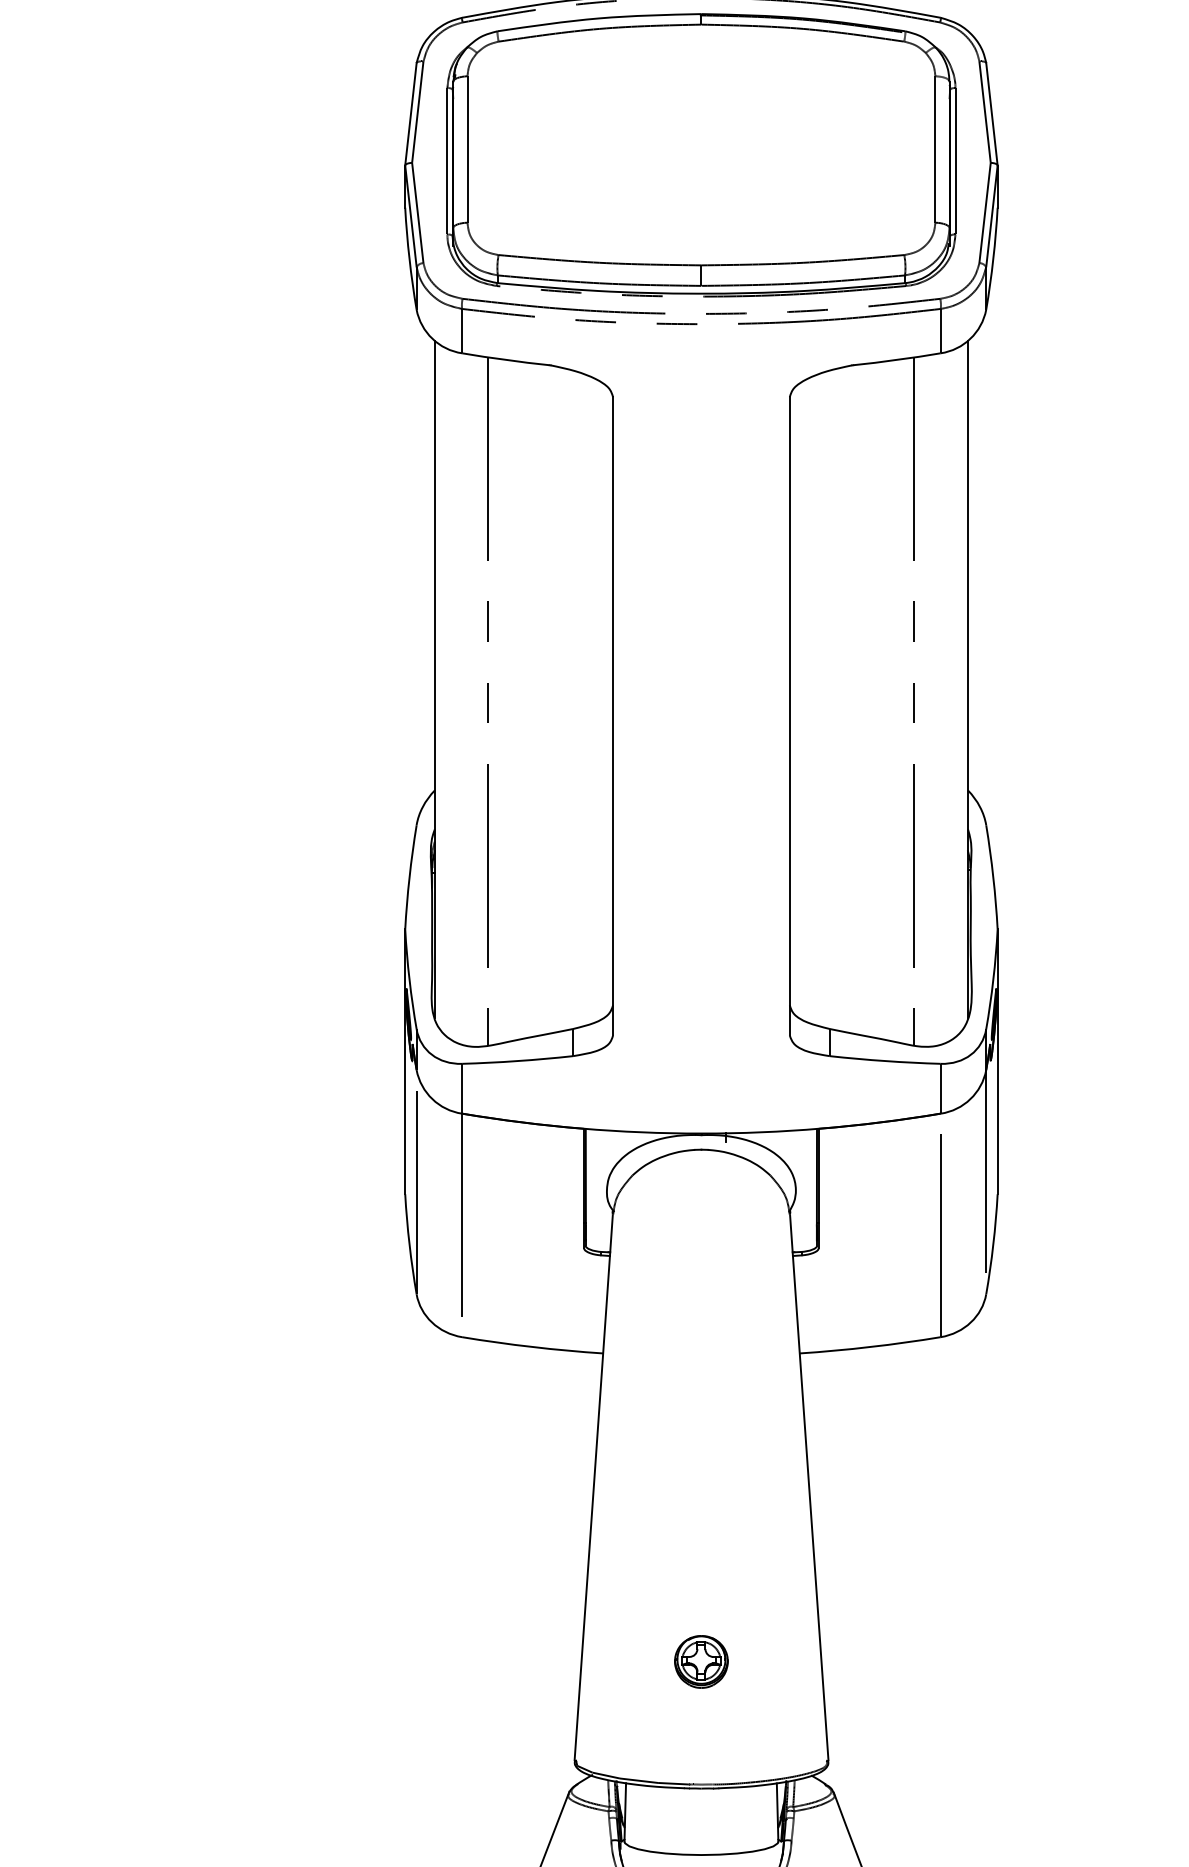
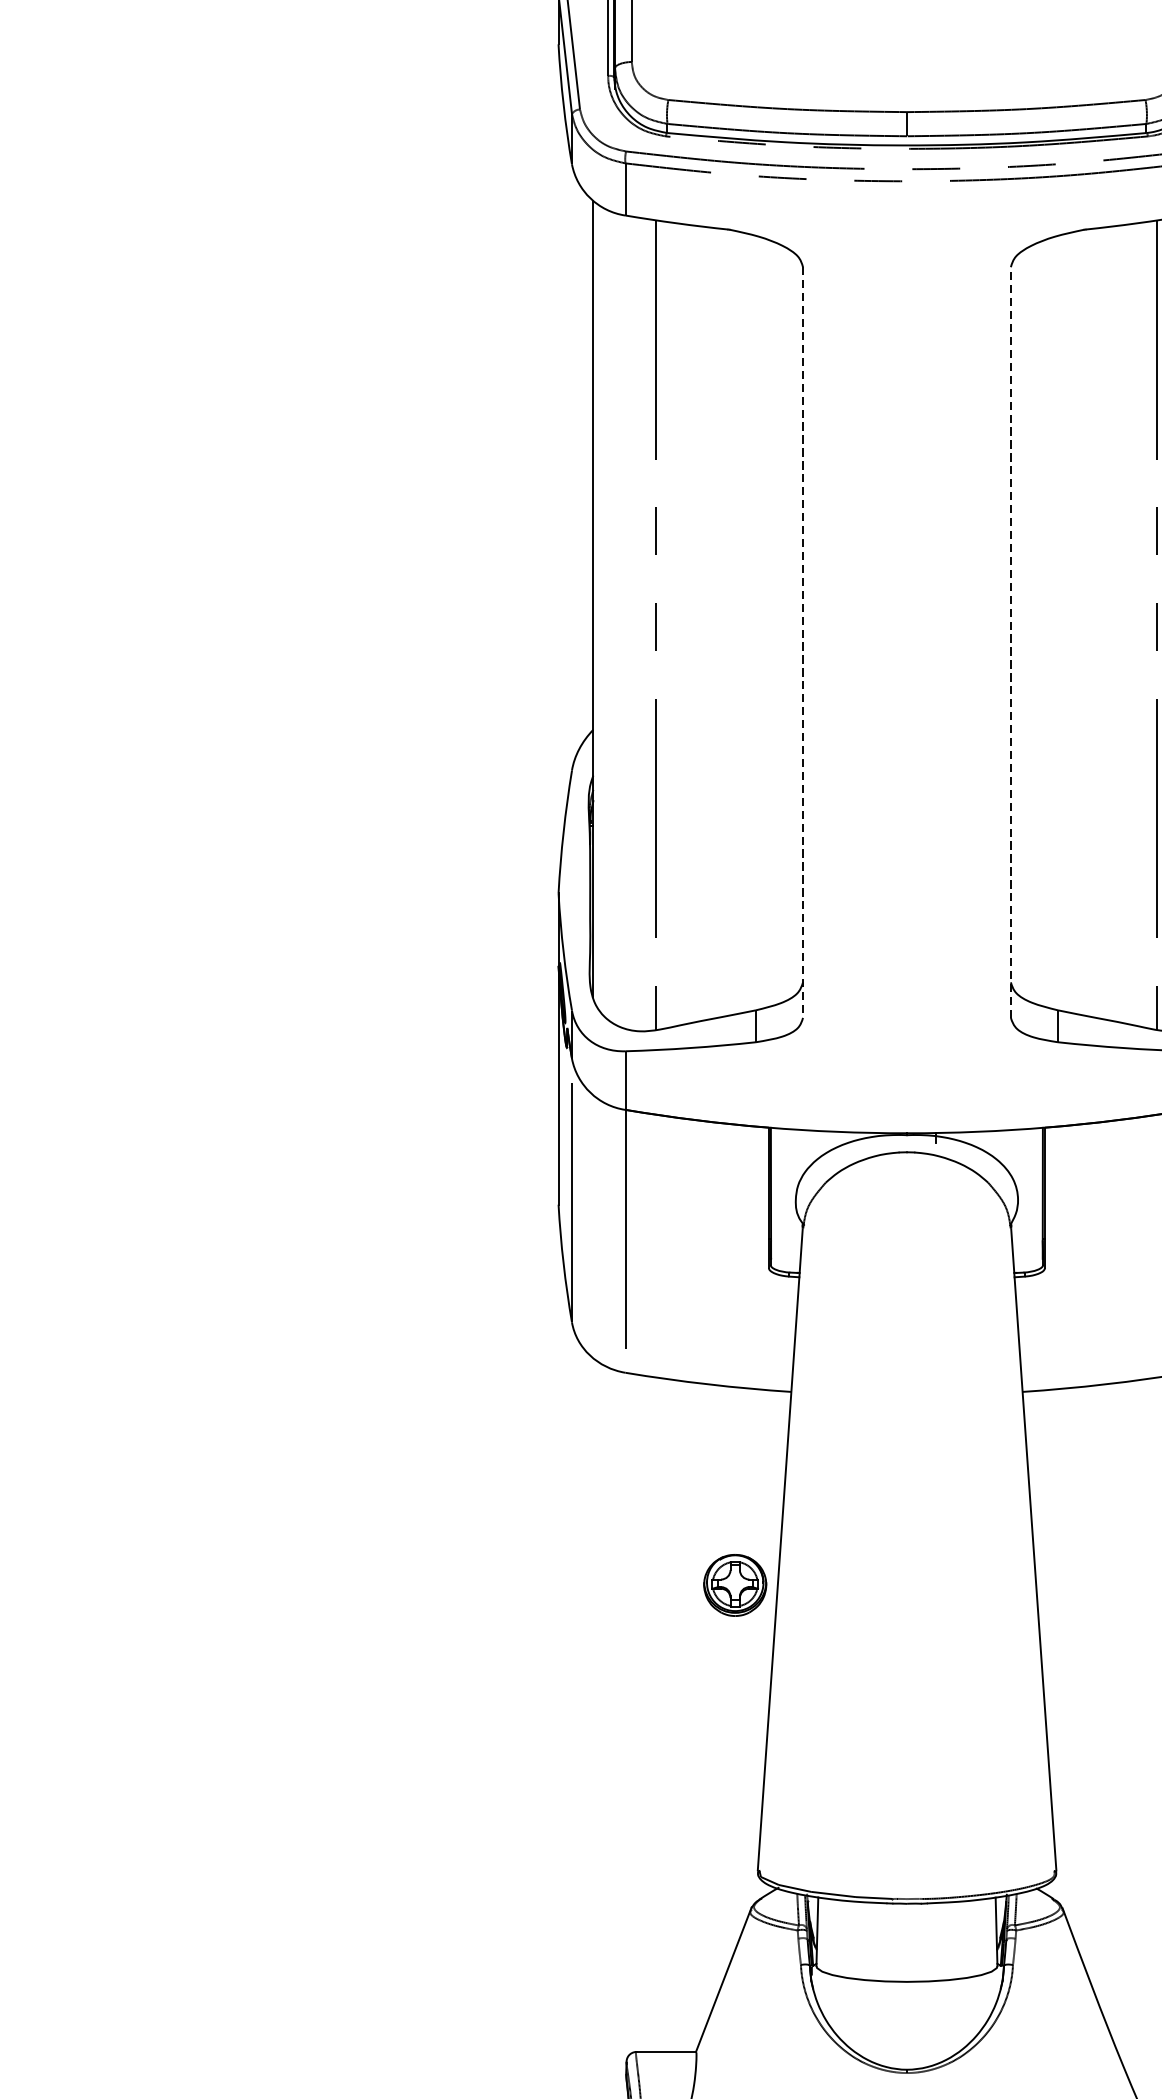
line: (789, 715) -> (1010, 641), solid -> dashed
line: (613, 716) -> (803, 642), solid -> dashed
part: (701, 1661) -> (735, 1584), moved

